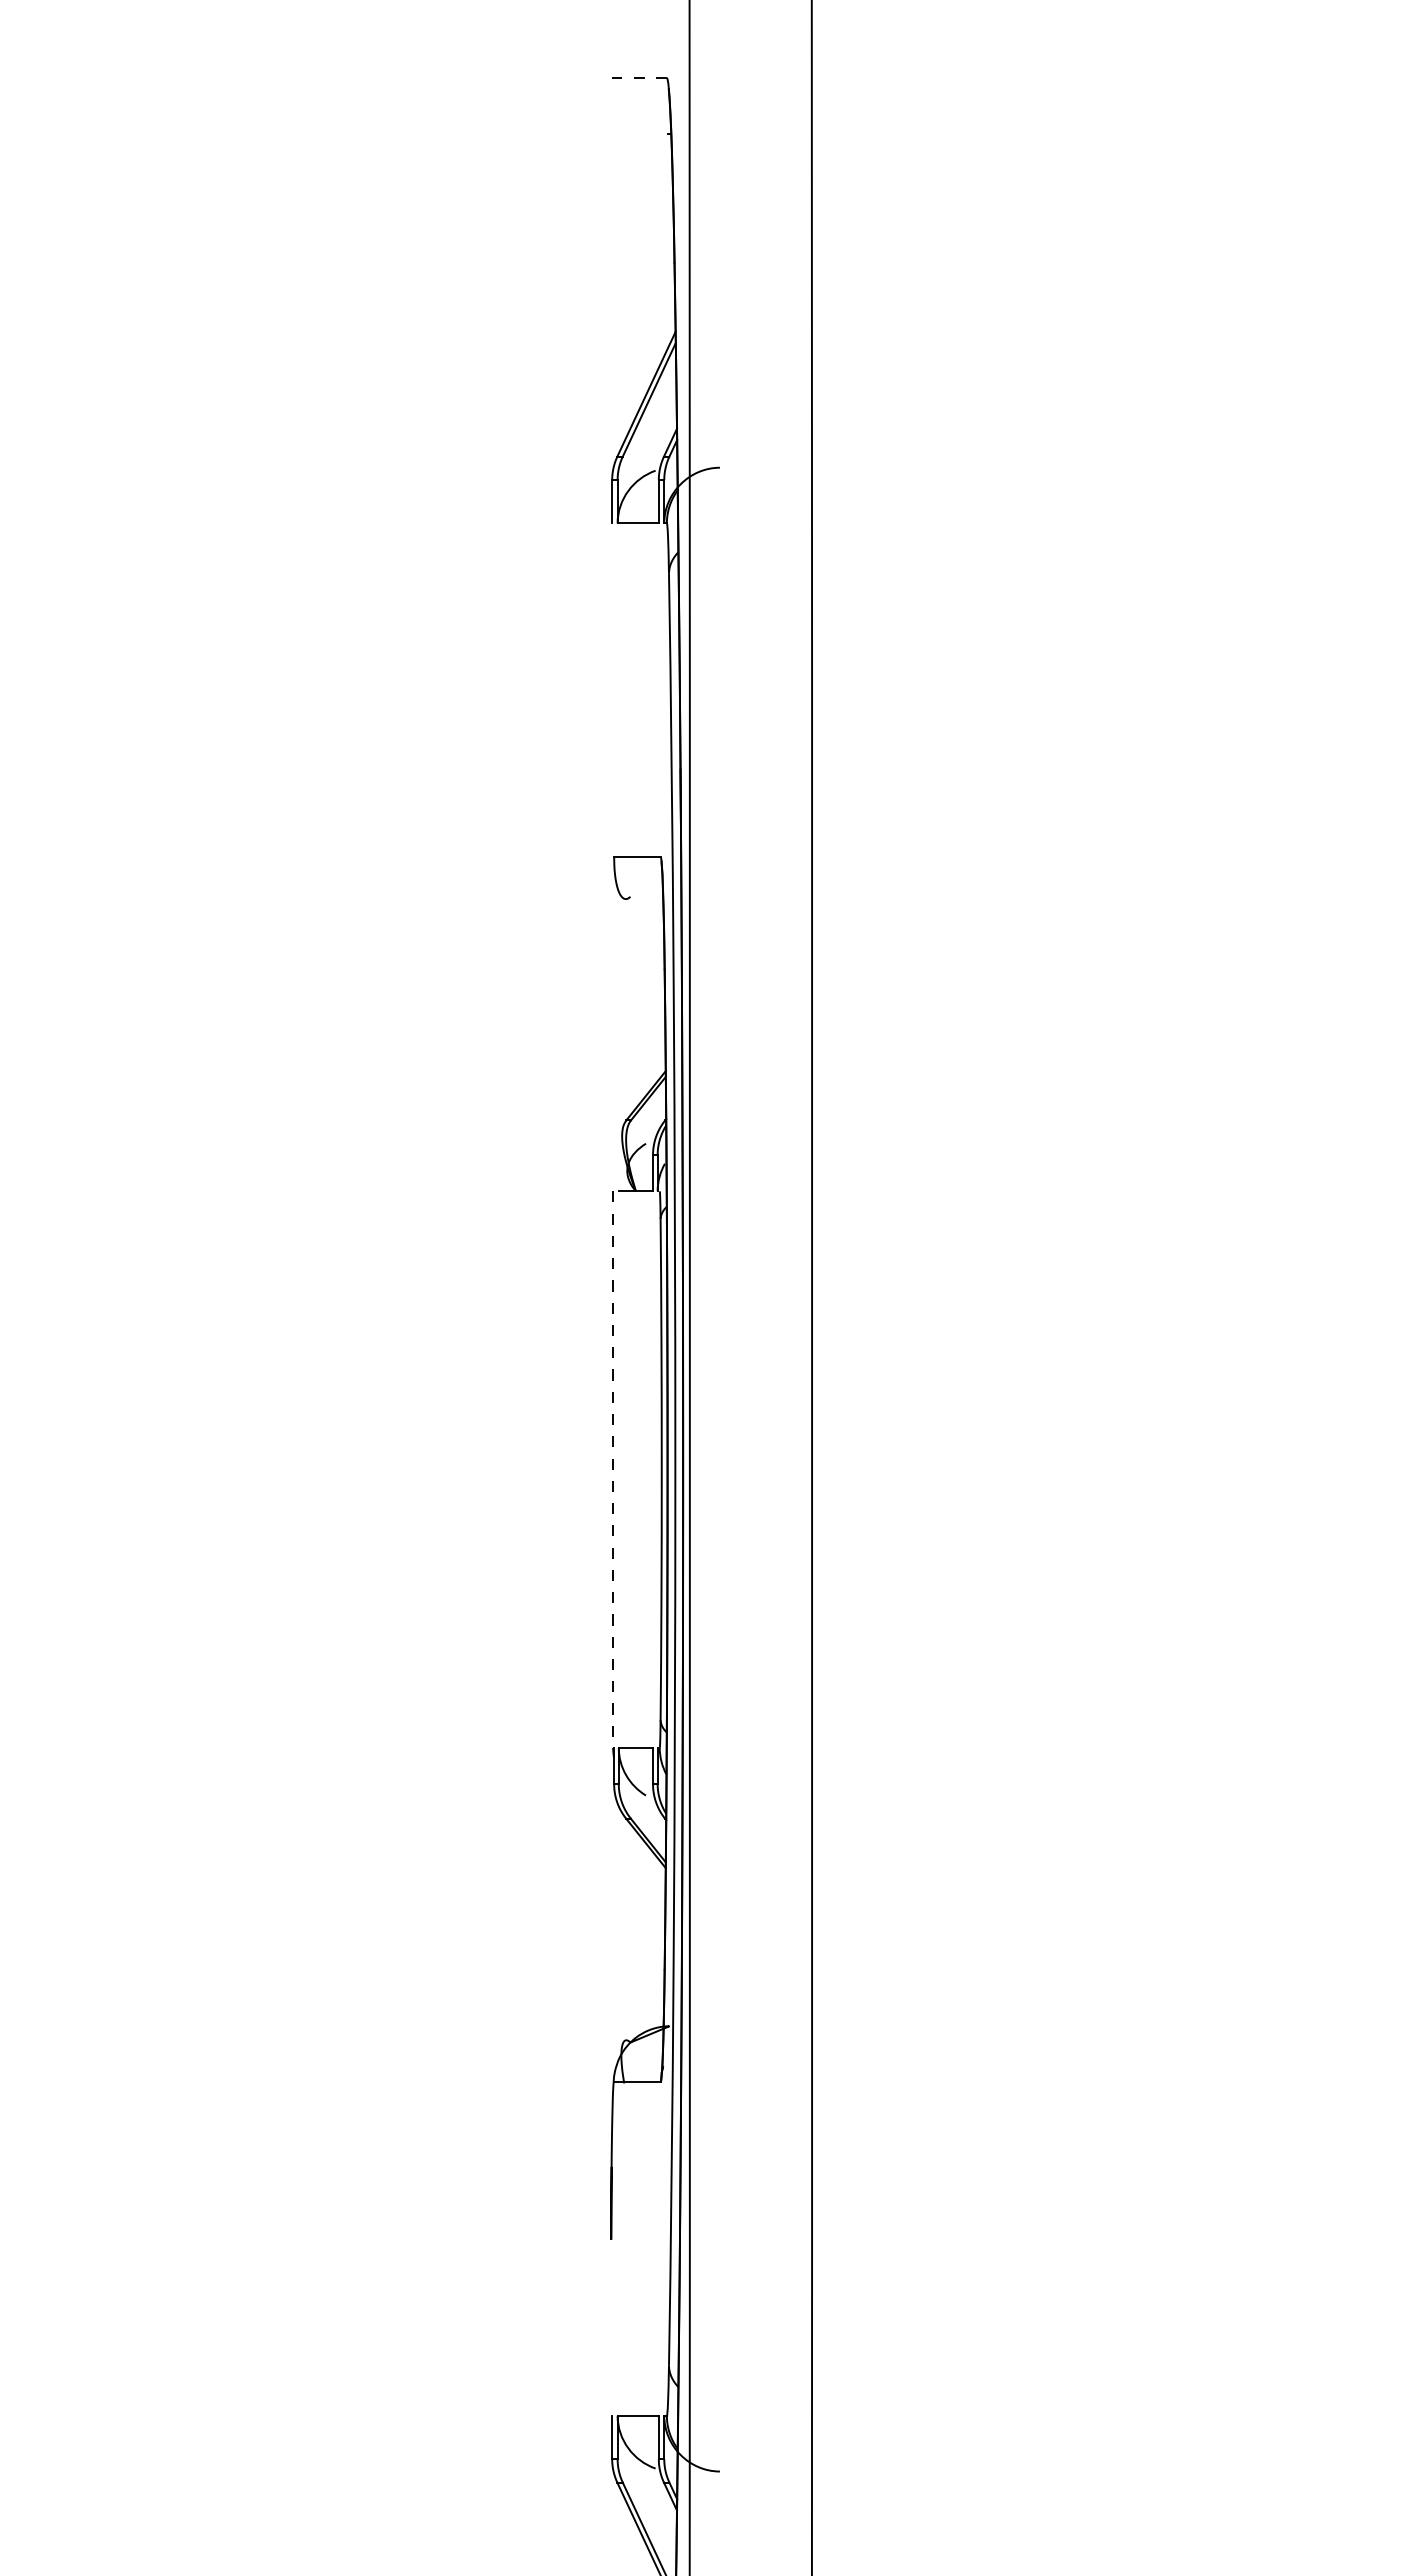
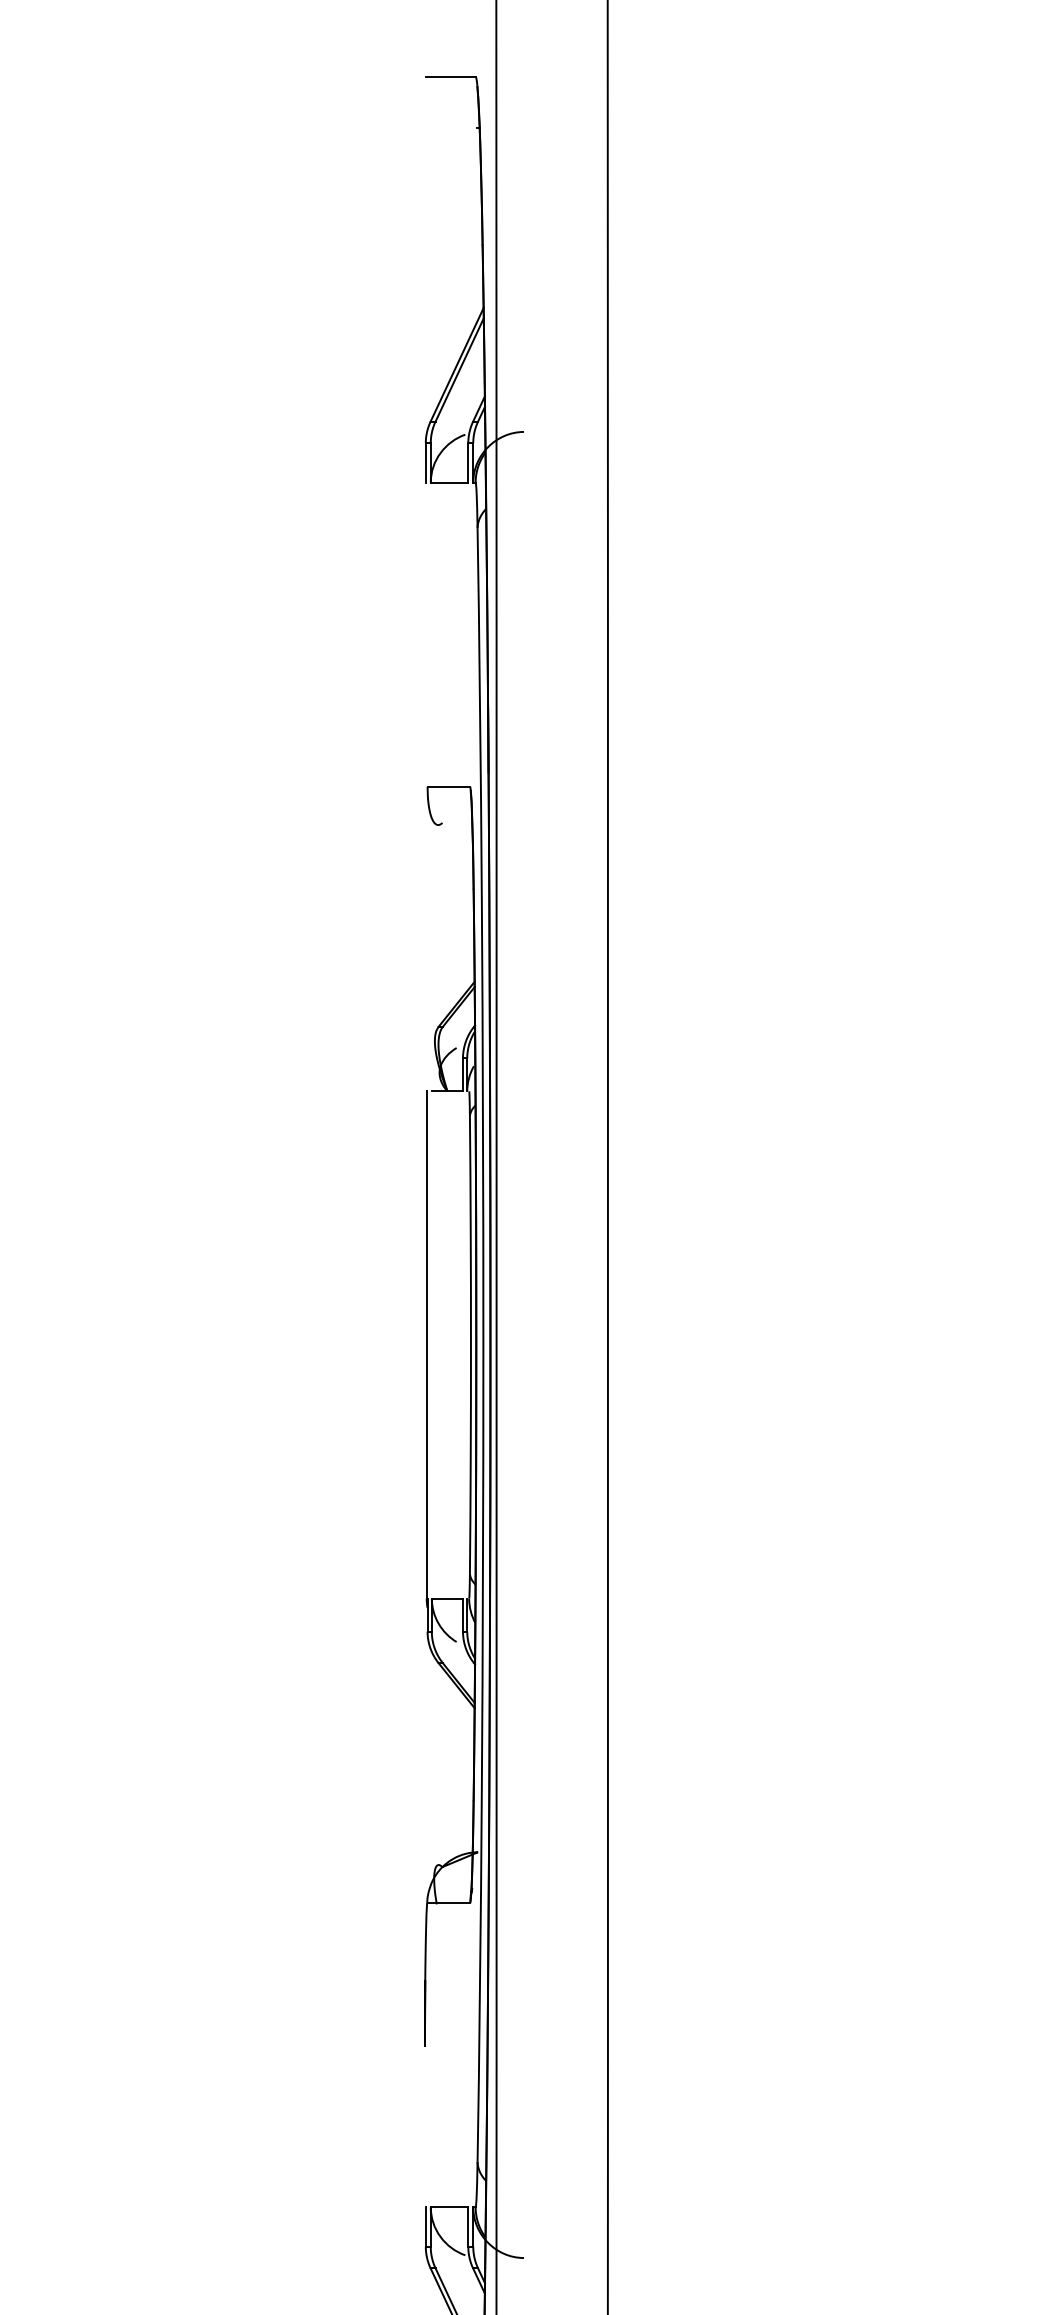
line: (639, 78) -> (450, 77), dashed -> solid
line: (613, 1470) -> (427, 1345), dashed -> solid

